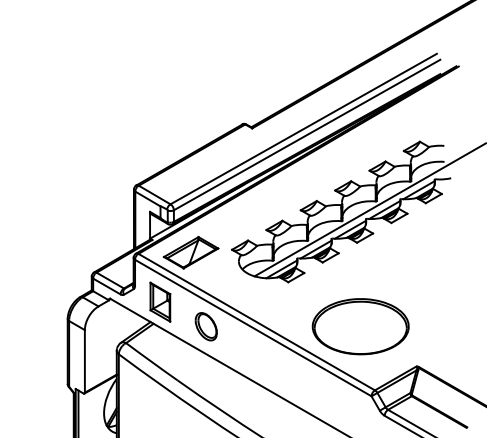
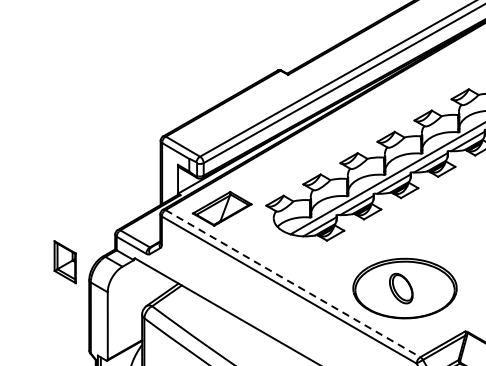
part: (160, 301) -> (65, 261), moved
line: (256, 322) -> (292, 284), solid -> dashed
part: (205, 326) -> (400, 288), moved

